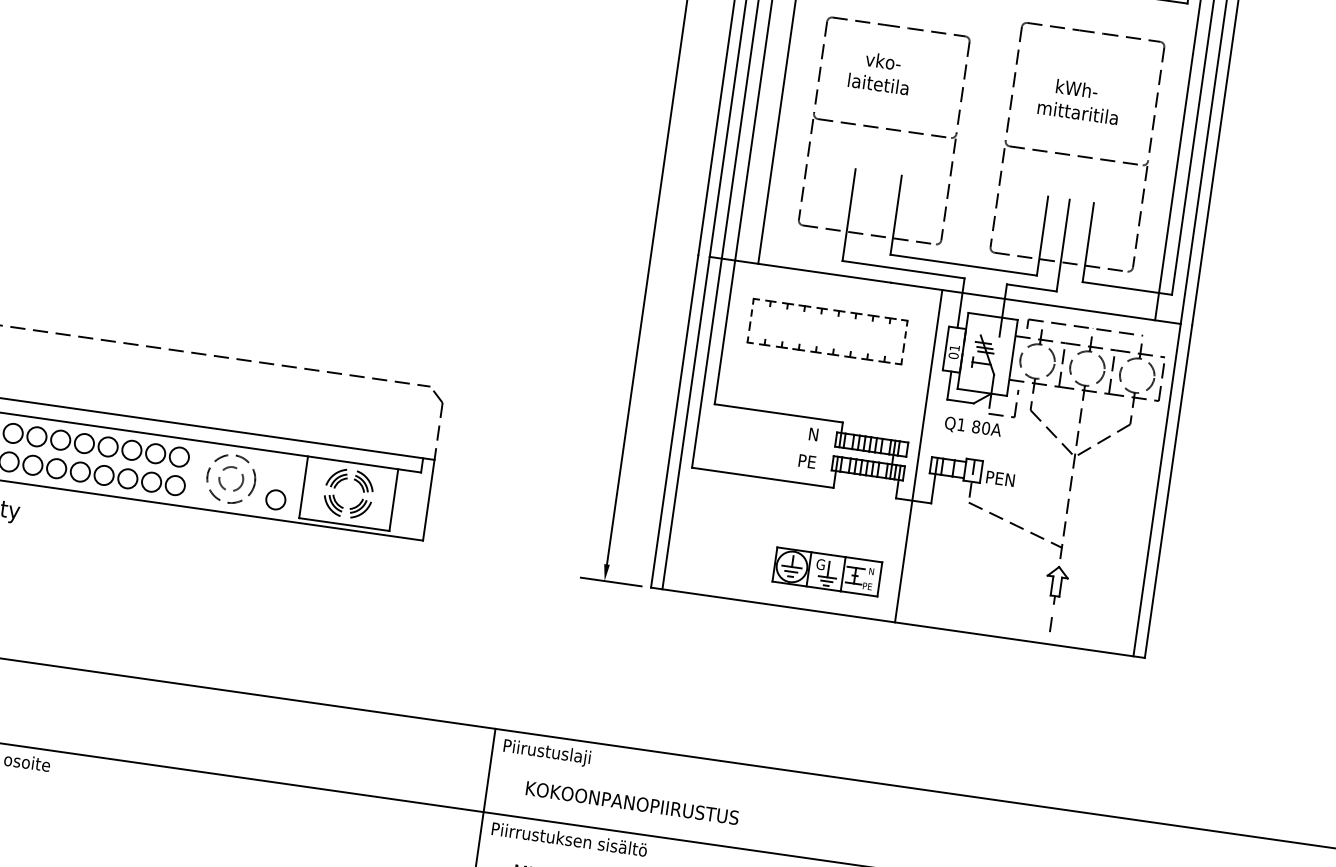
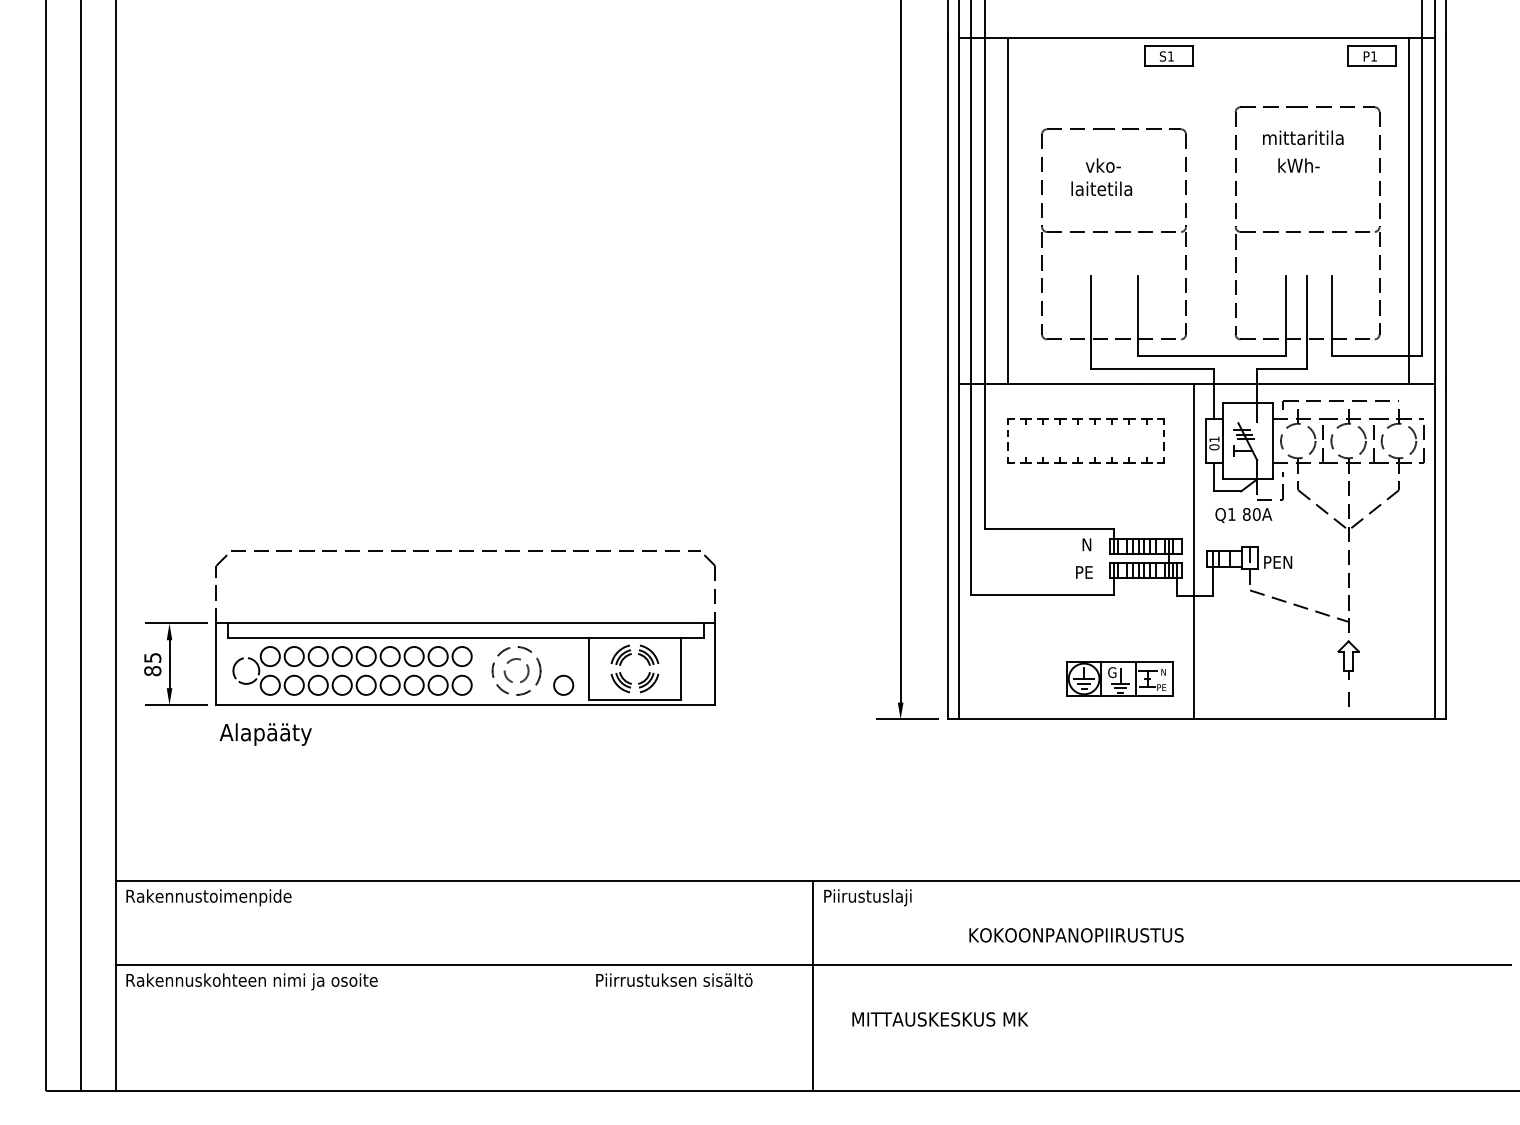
text: (1078, 112) -> (1303, 137), moved
text: (632, 803) -> (1076, 935), moved
text: (569, 838) -> (674, 979), moved

